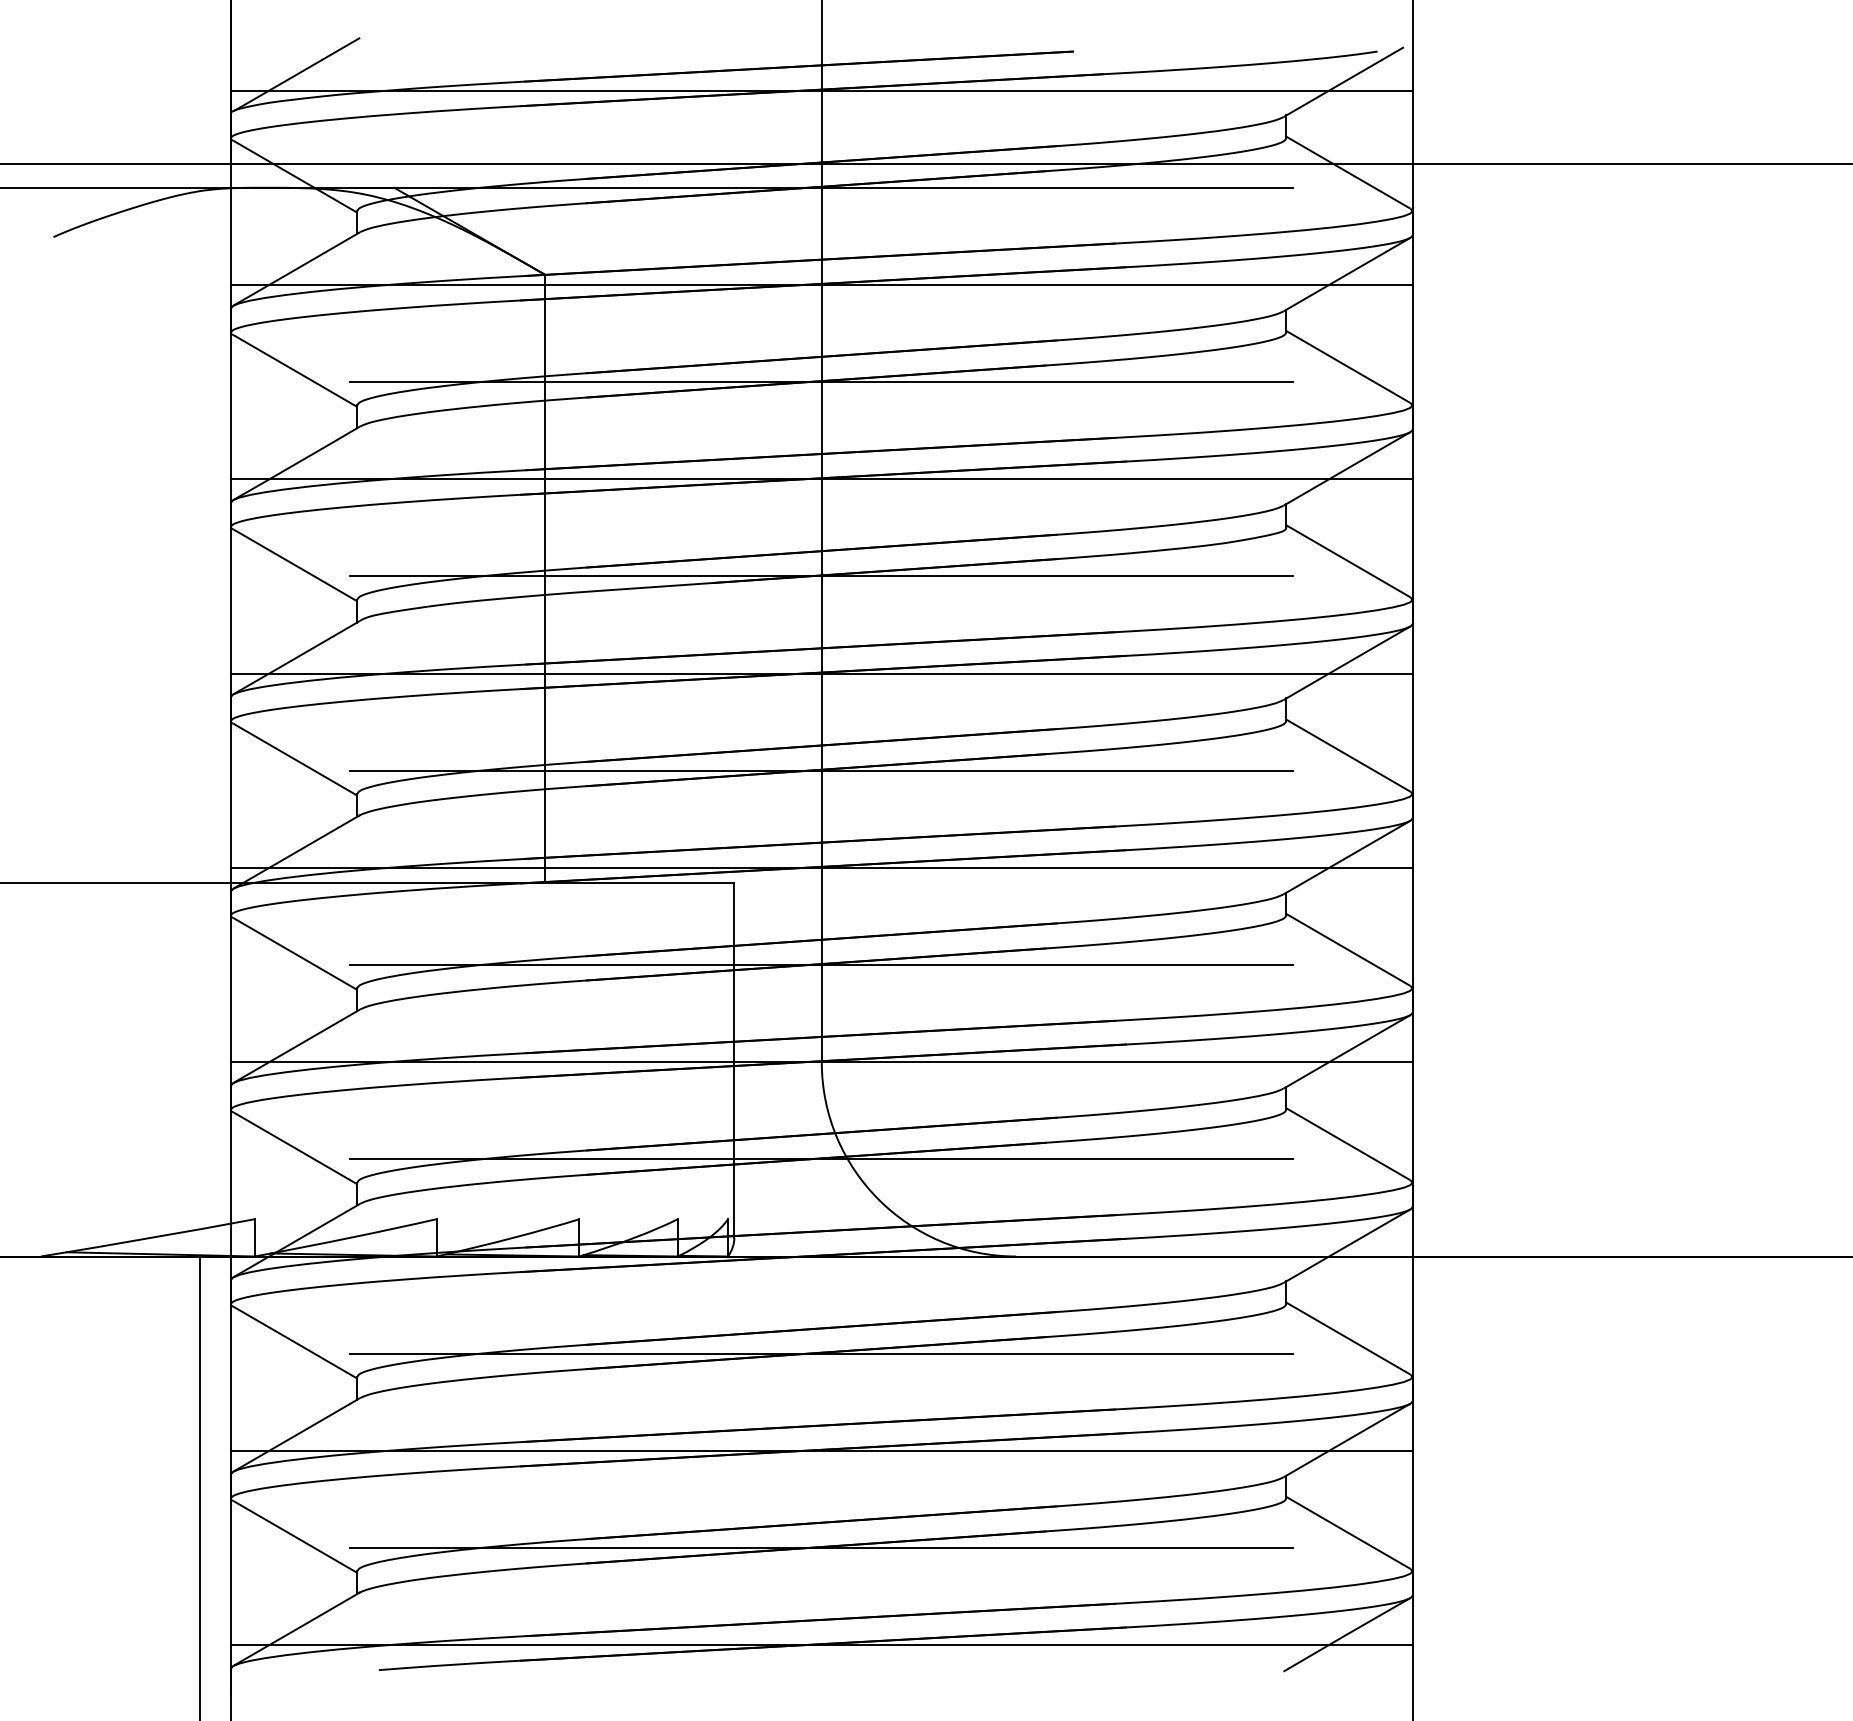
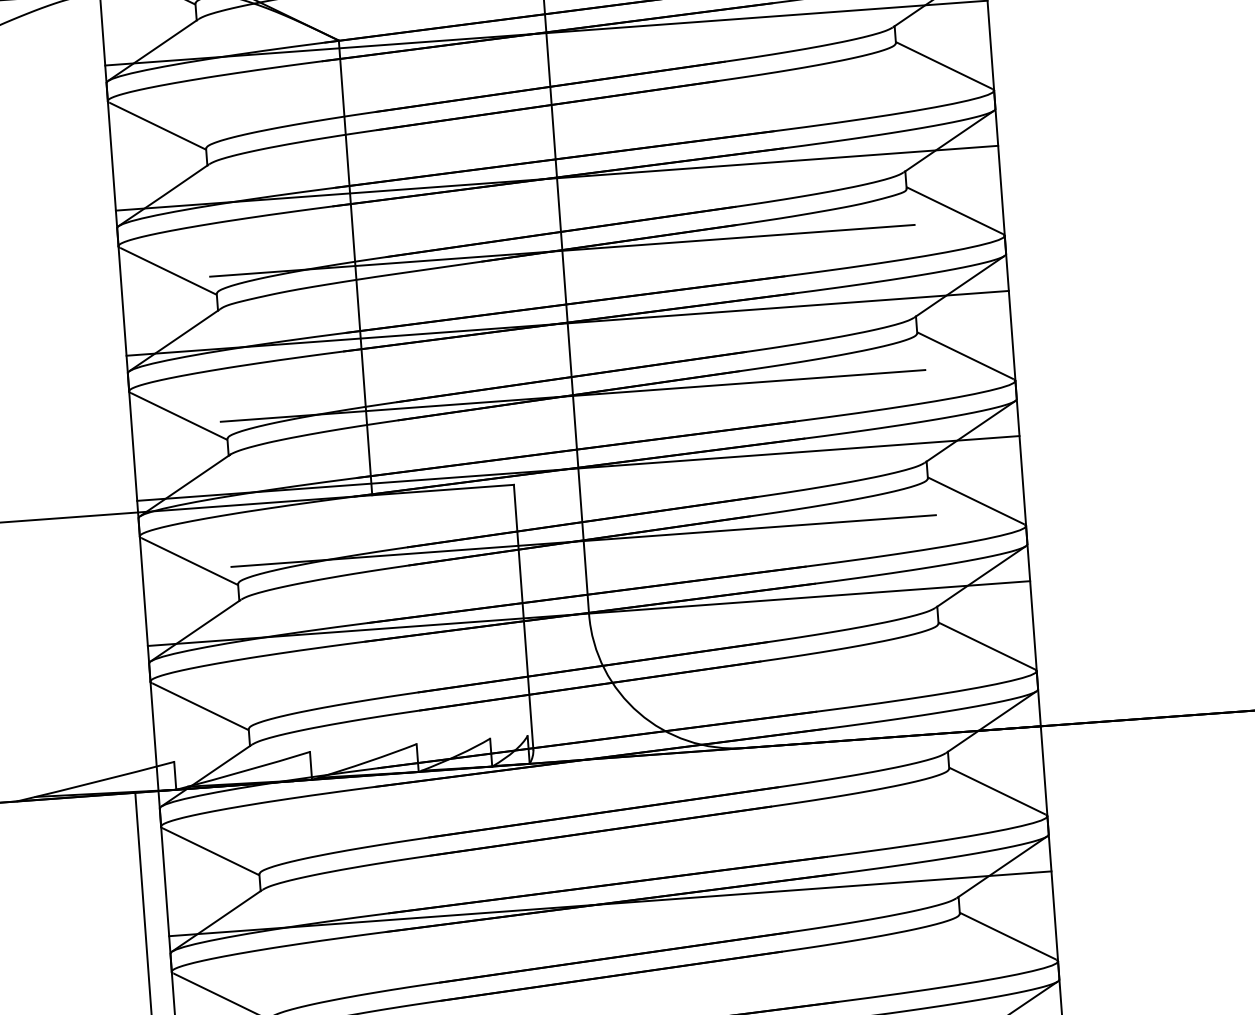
line: (821, 382) -> (551, 106), removed
line: (821, 1159) -> (594, 686), removed
line: (821, 1353) -> (604, 831), removed
line: (821, 1548) -> (615, 976), removed

